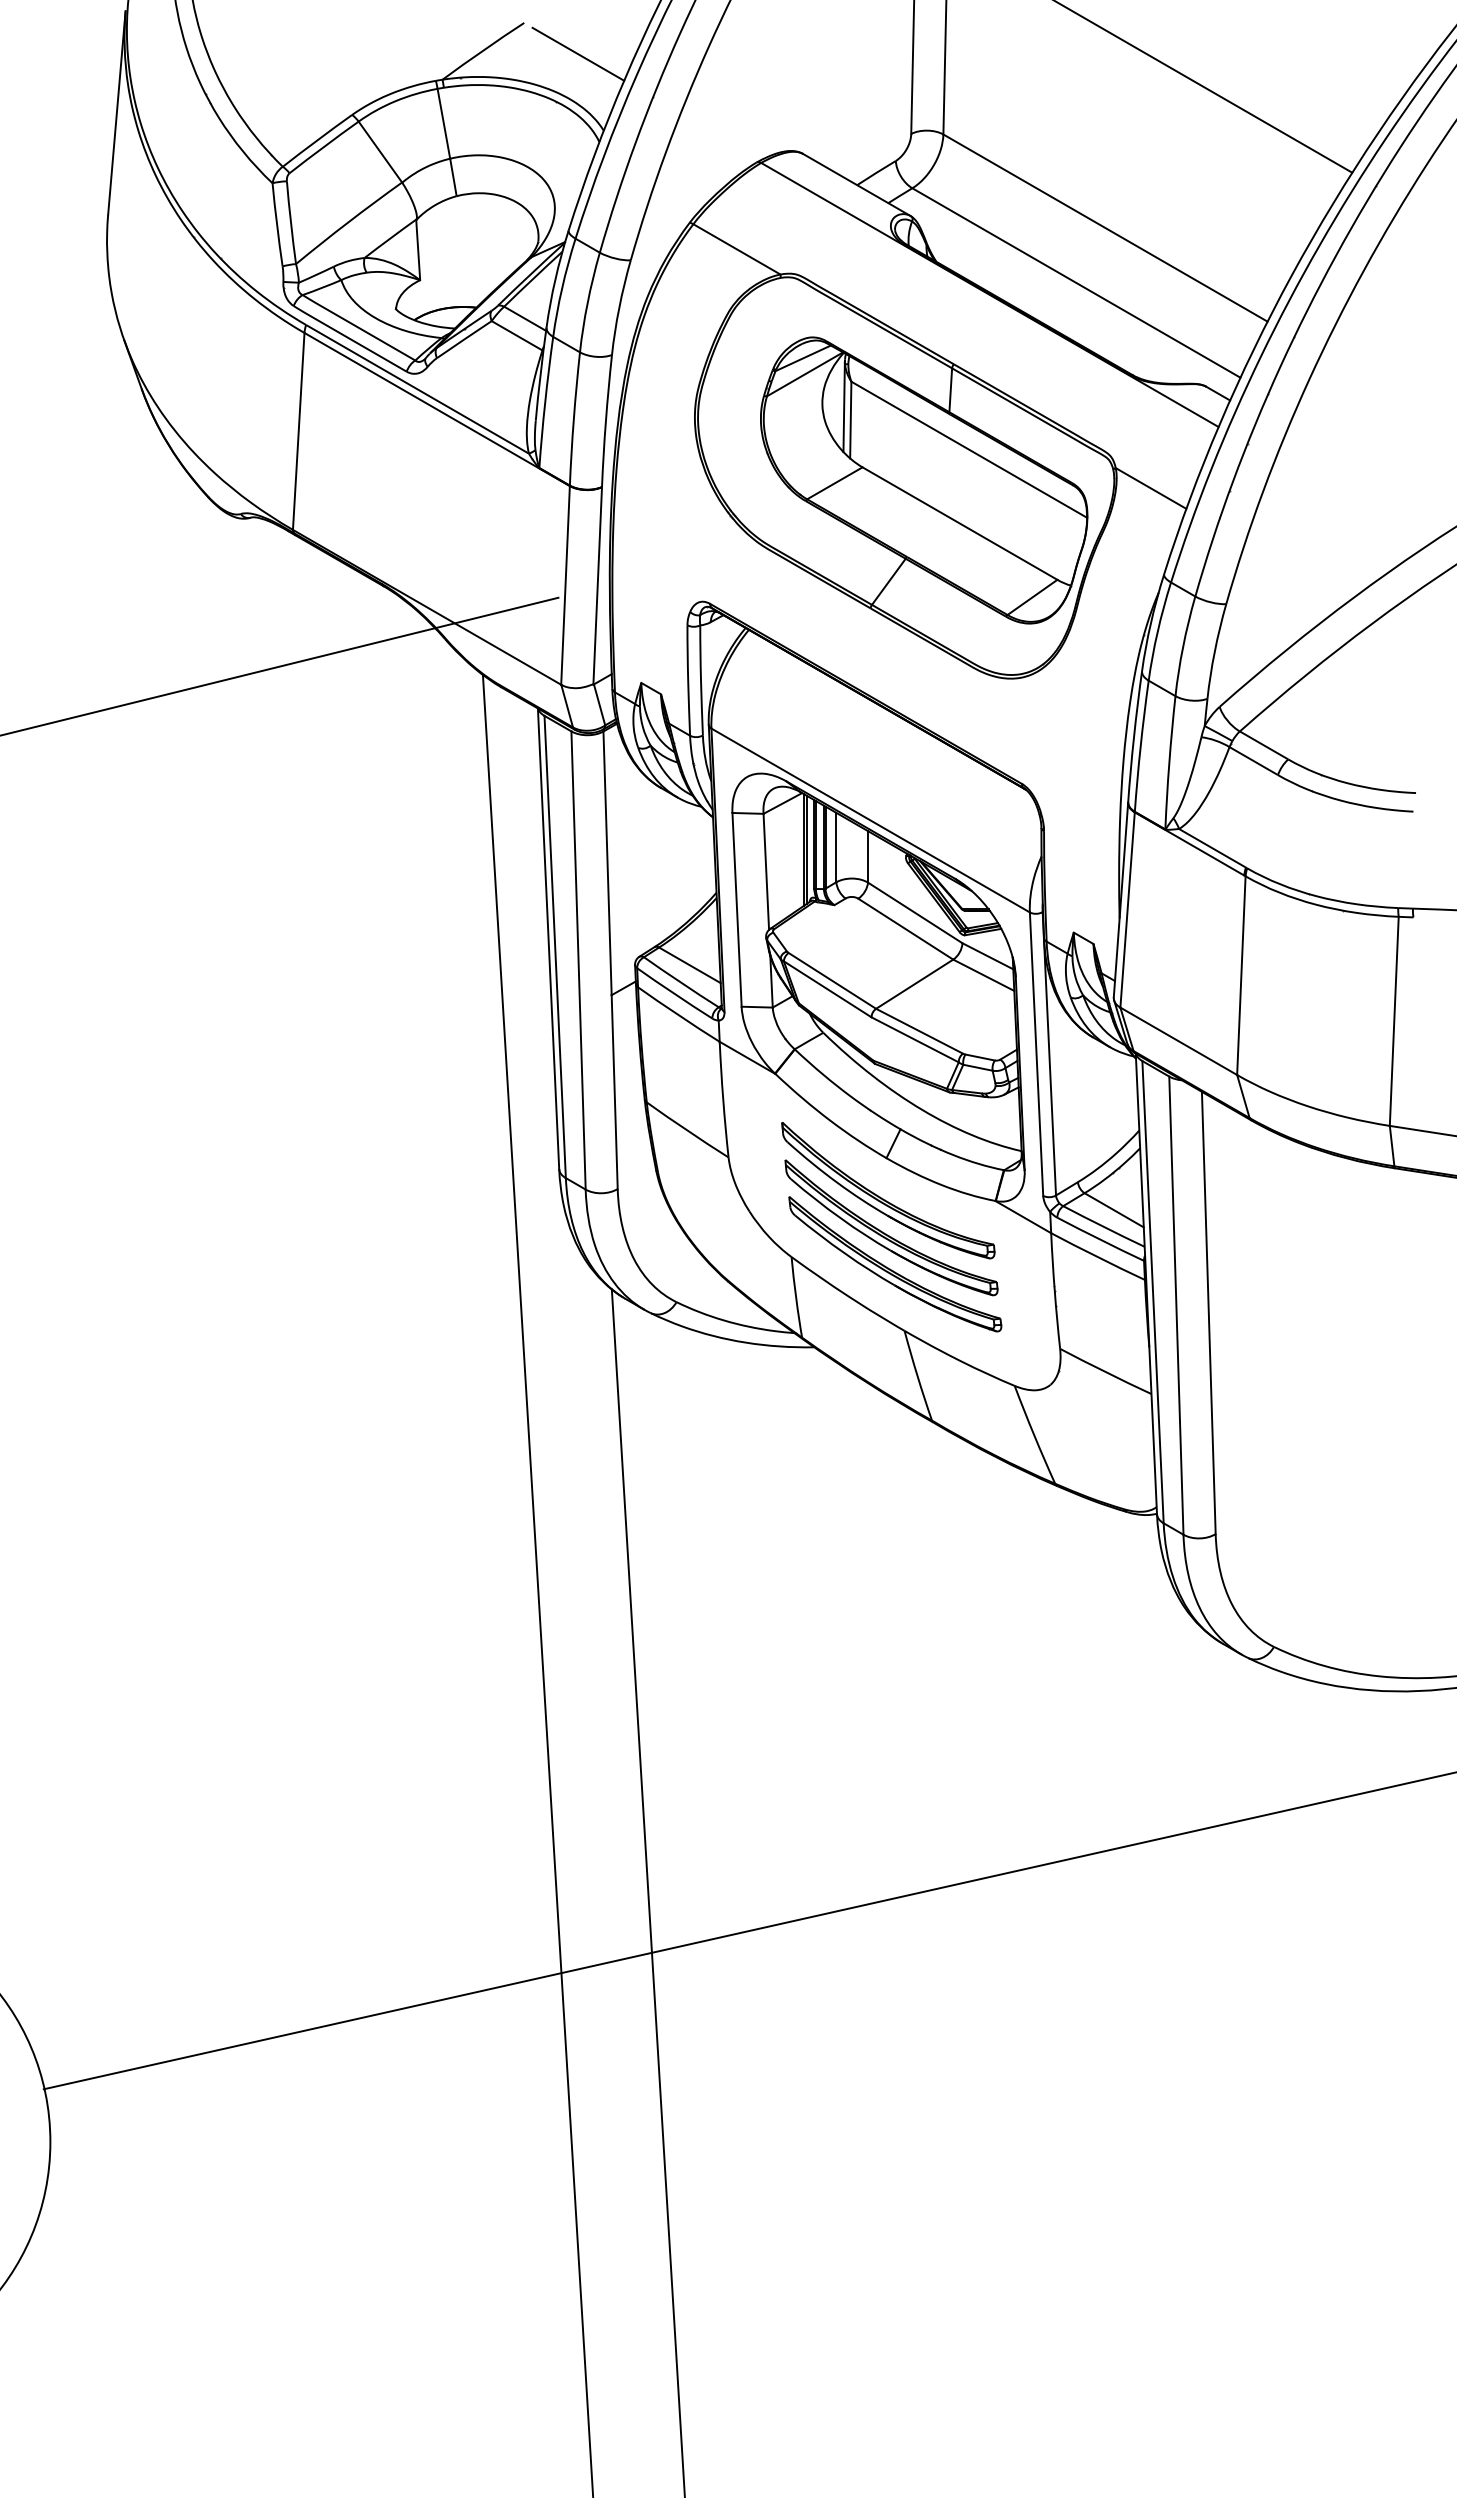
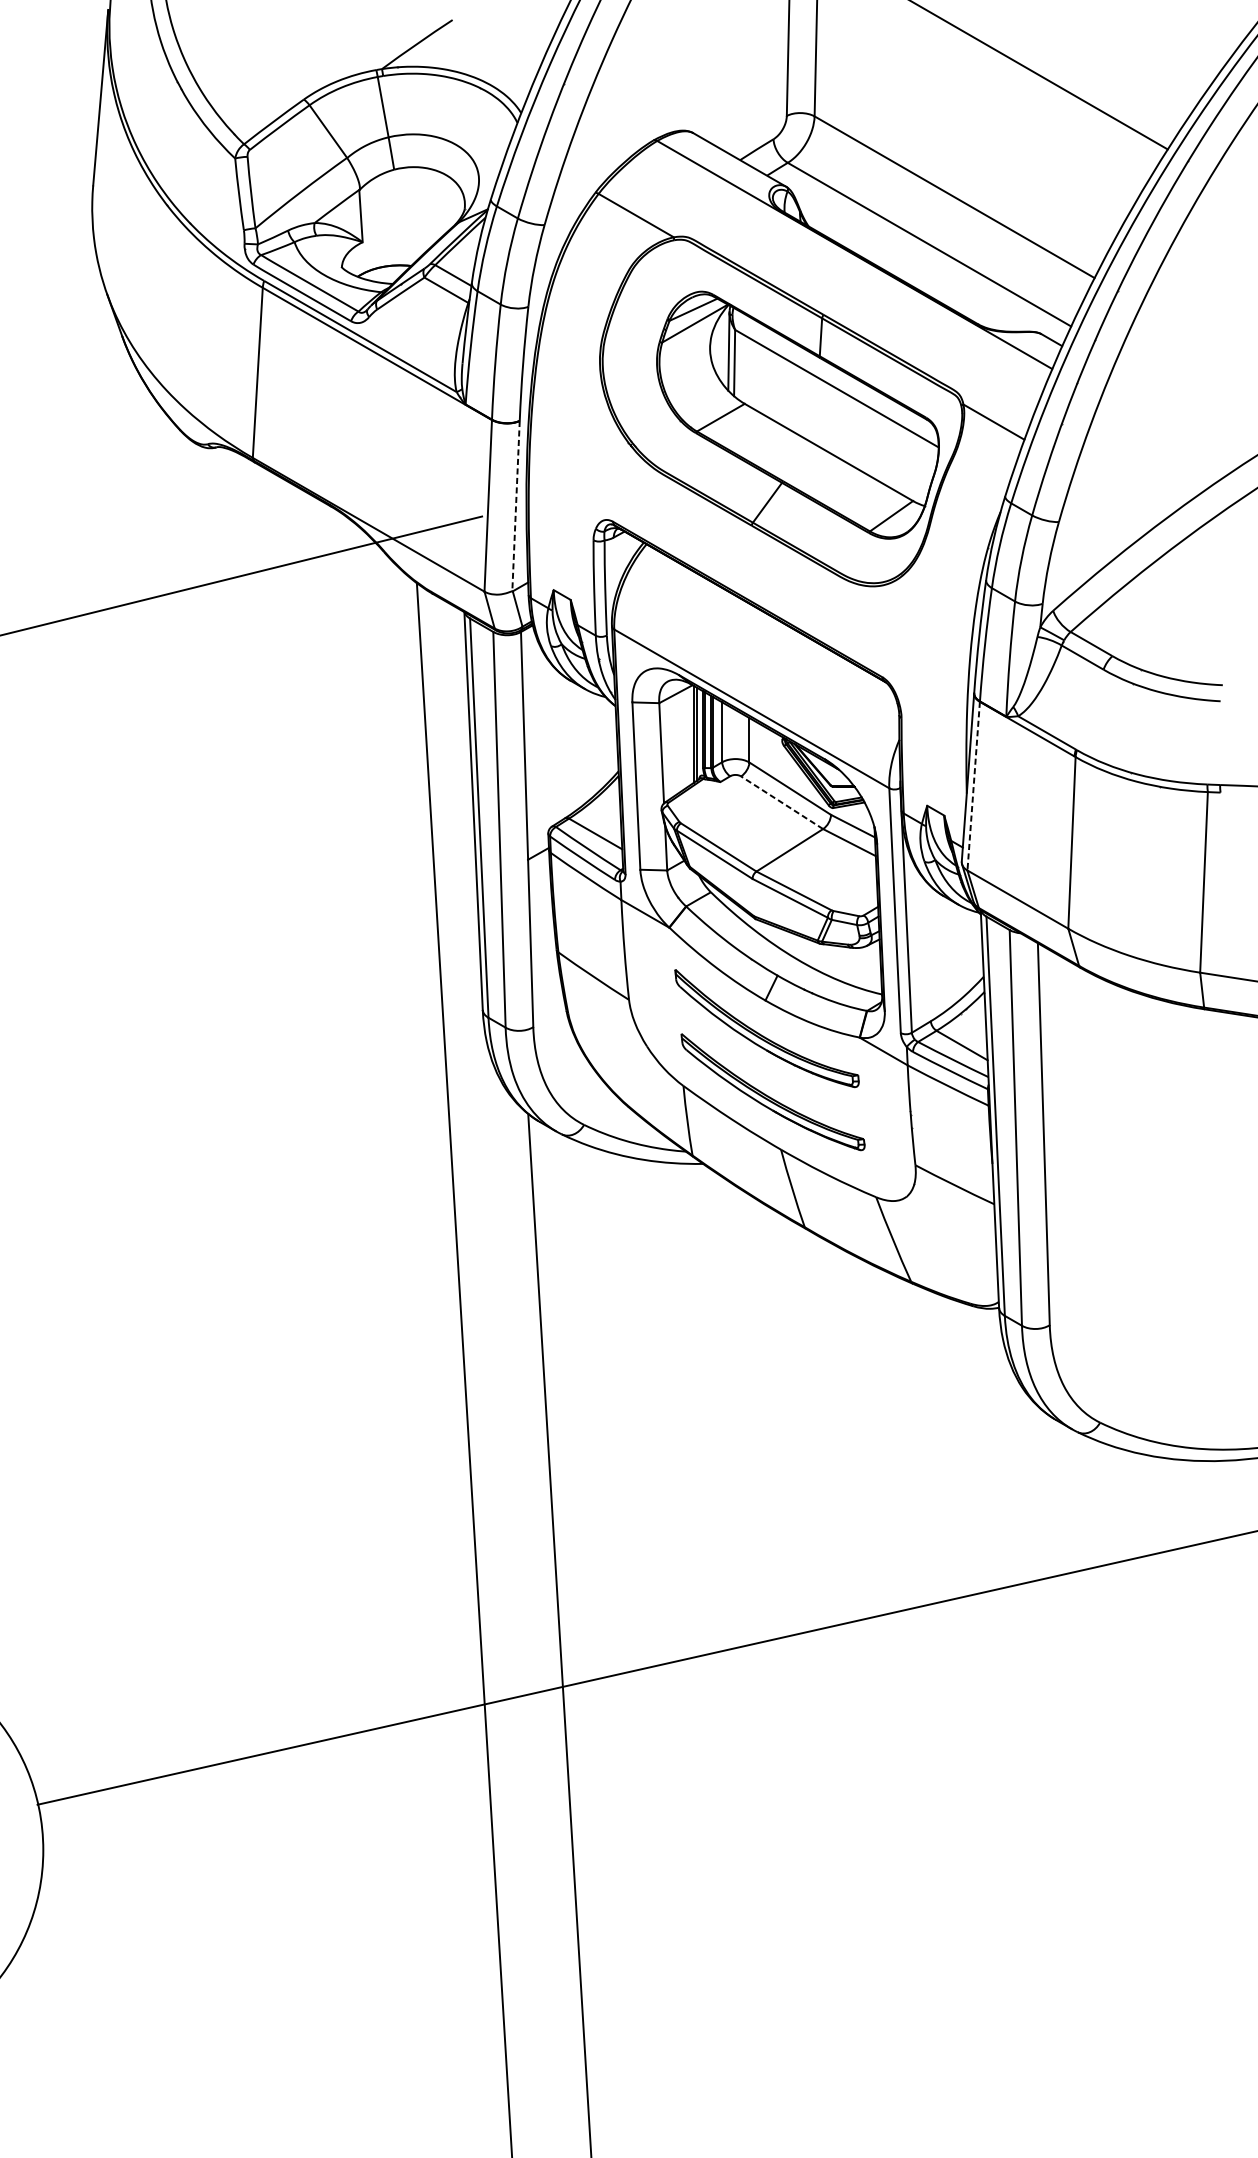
line: (578, 53) -> (499, 46), removed
line: (597, 585) -> (515, 505), solid -> dashed
line: (1127, 909) -> (973, 785), solid -> dashed
line: (905, 928) -> (781, 802), solid -> dashed
part: (886, 1233) -> (765, 1065), removed

